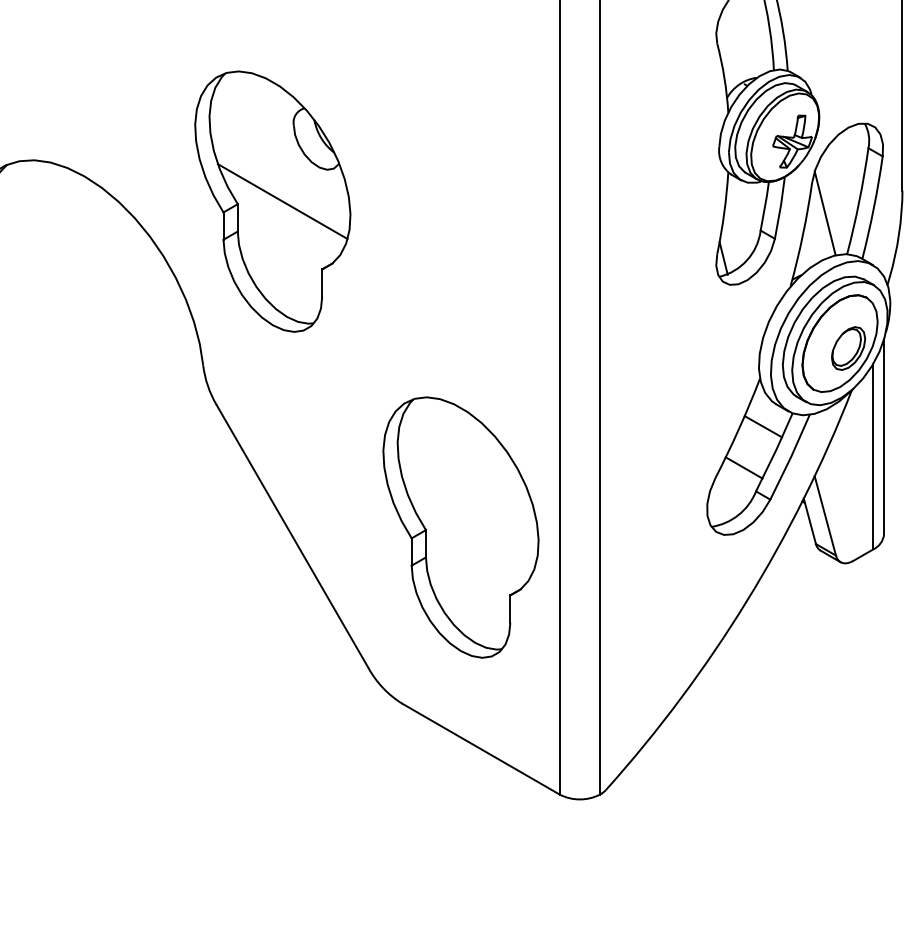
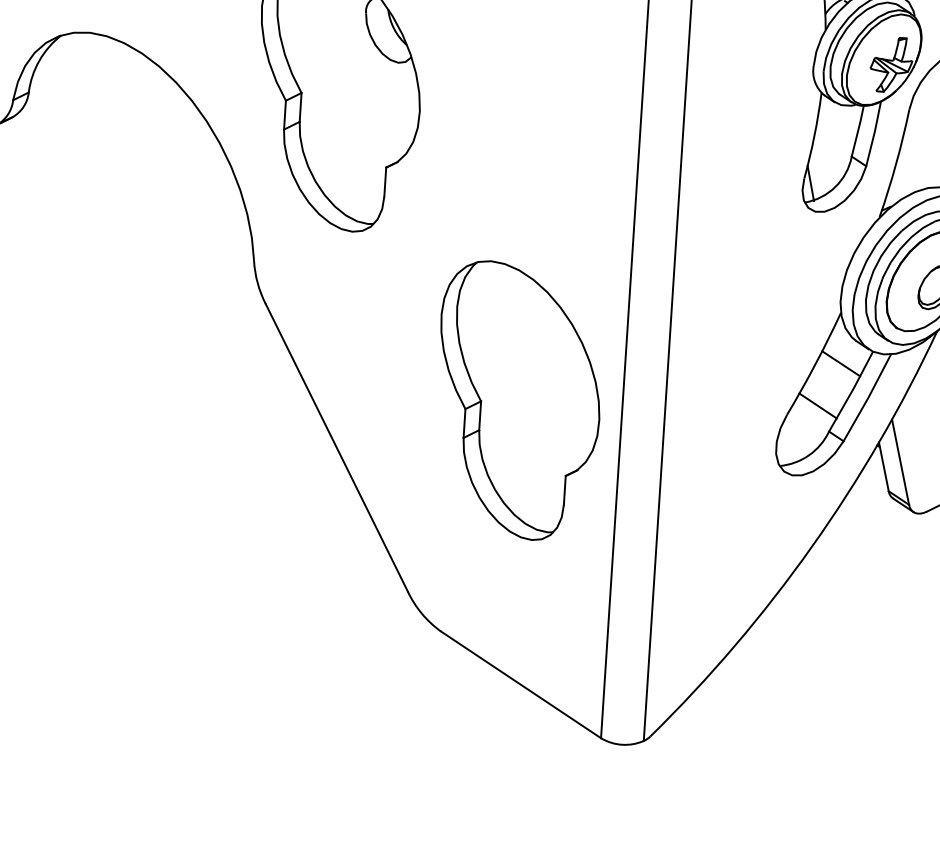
line: (282, 201) -> (348, 93), removed
line: (824, 213) -> (920, 142), removed
part: (460, 527) -> (517, 400), moved

